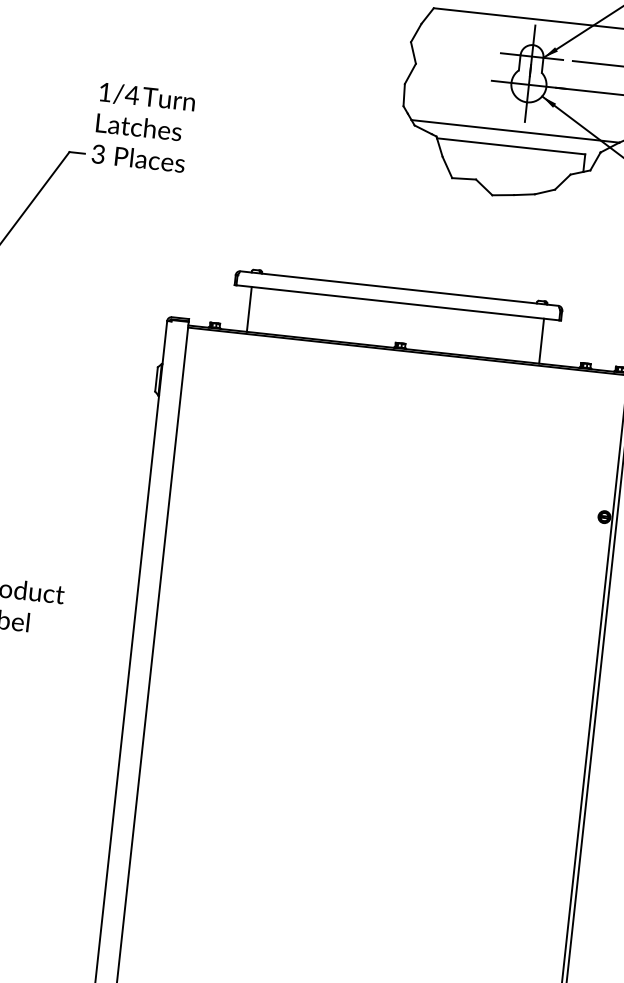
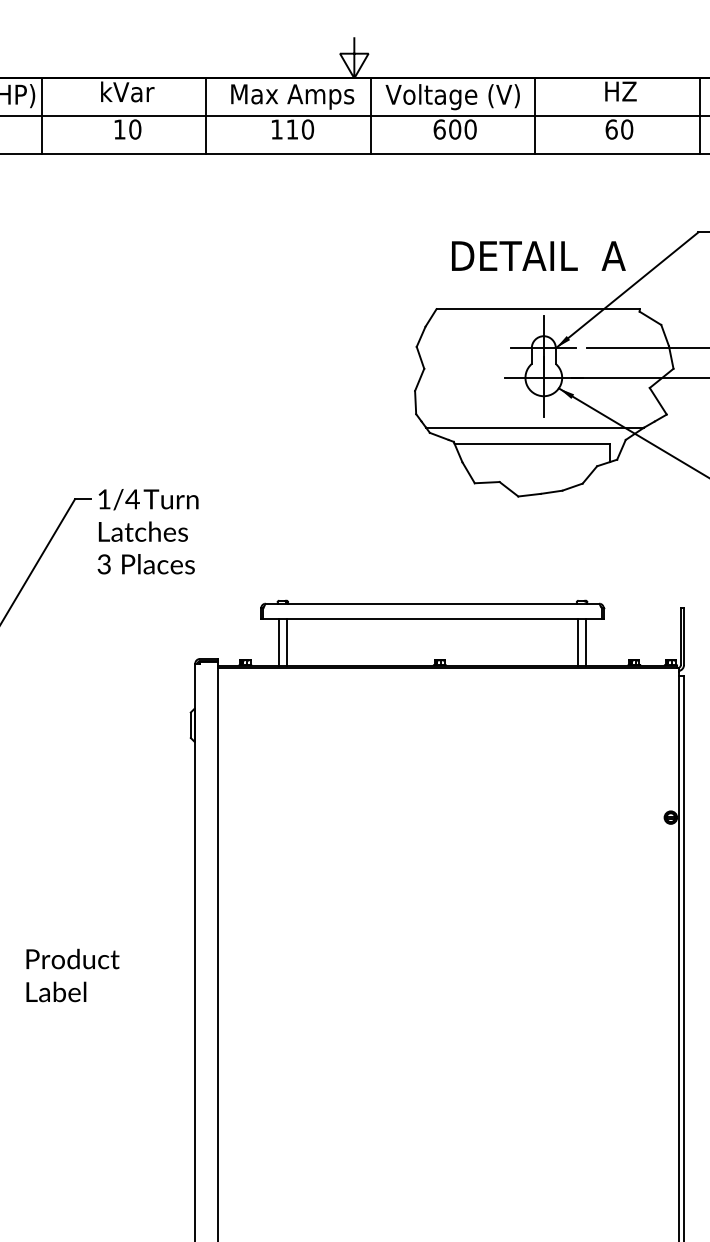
text: (143, 127) -> (147, 531), moved
line: (256, 309) -> (286, 641), added
line: (534, 339) -> (578, 641), added

